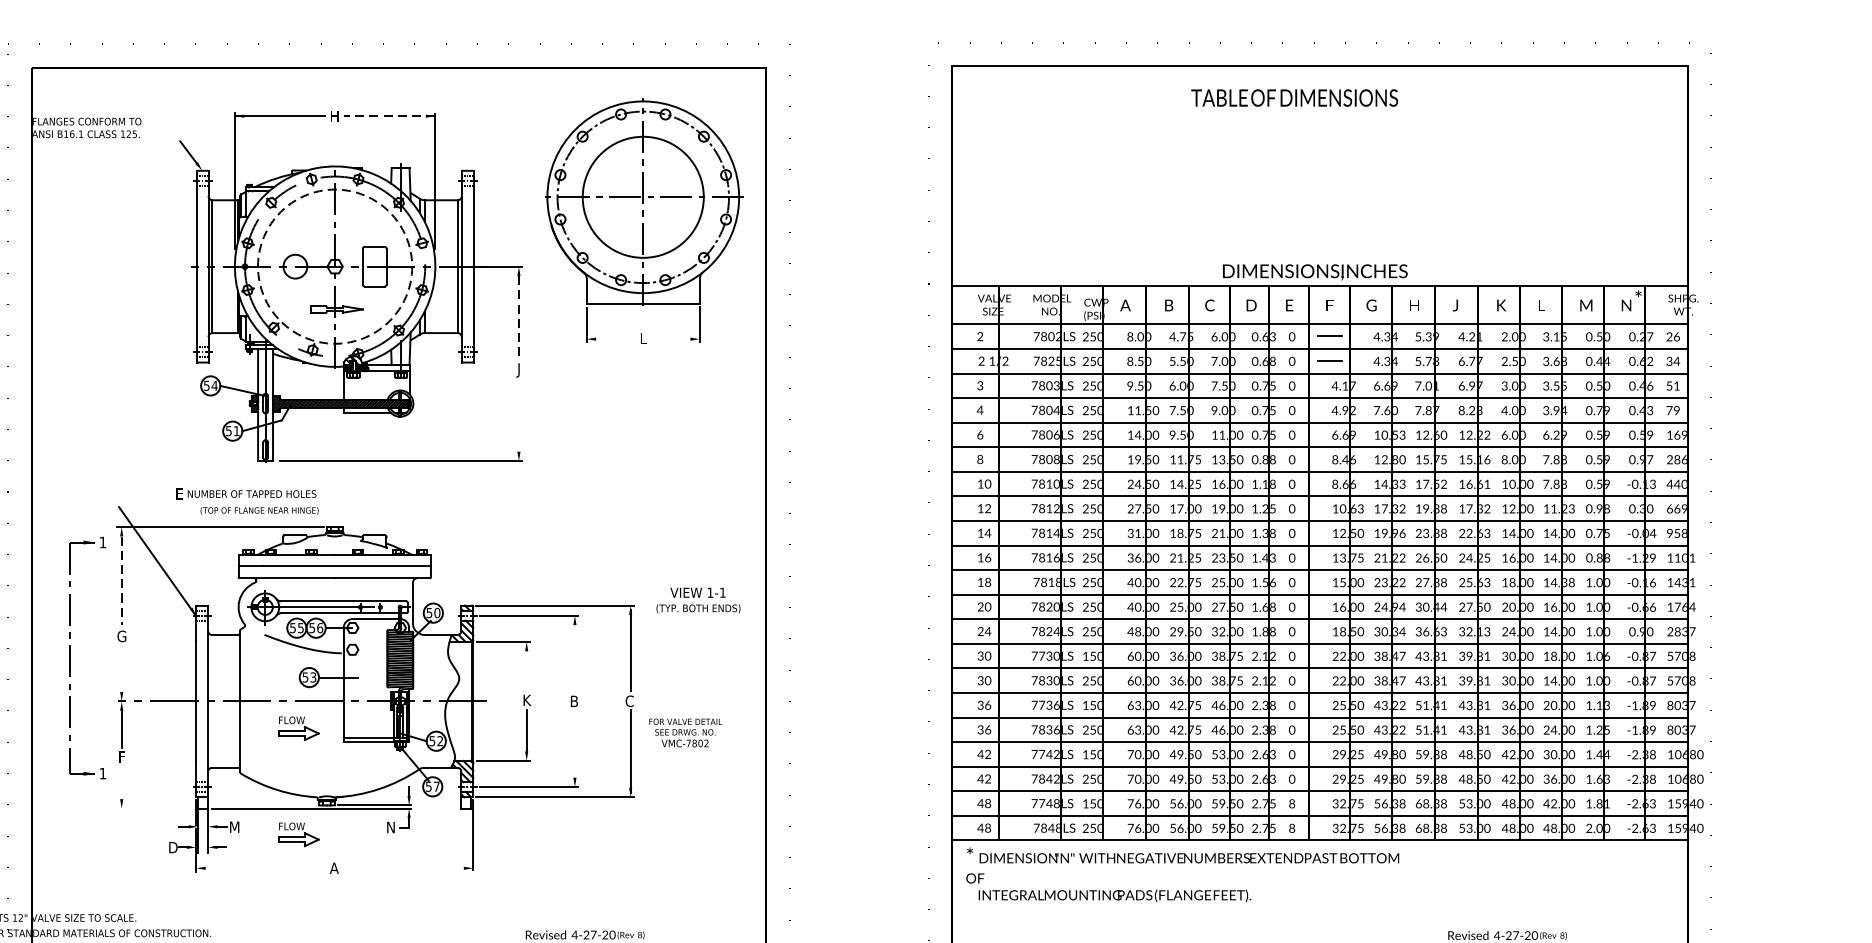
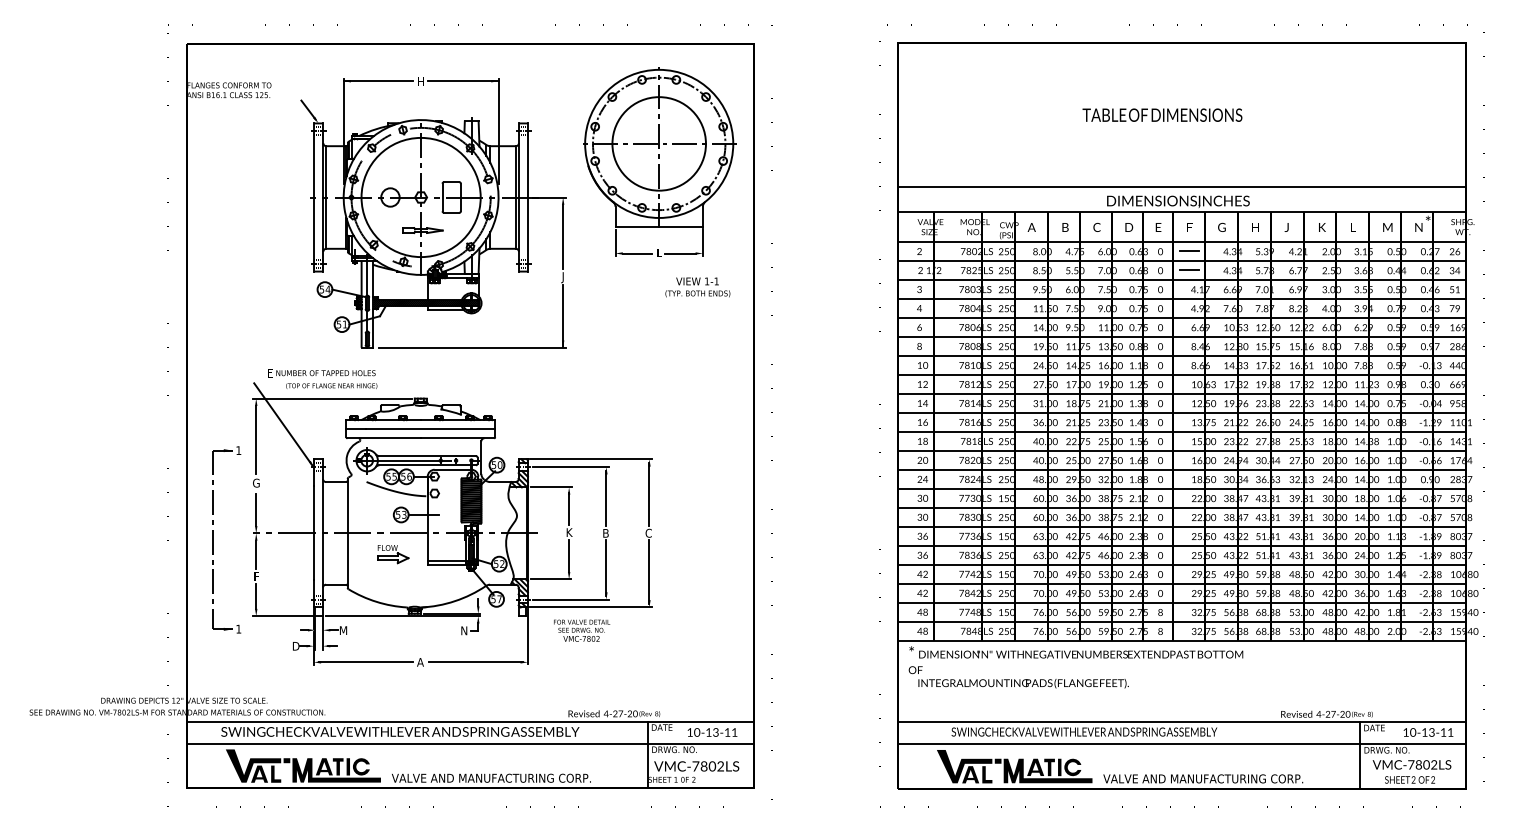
text: (1294, 97) -> (1162, 114), moved
line: (388, 116) -> (462, 81), dashed -> solid
line: (1319, 253) -> (1181, 187), added
circle: (334, 266) -> (420, 197), dashed -> solid
line: (519, 318) -> (563, 237), dashed -> solid
line: (615, 339) -> (637, 253), added
line: (670, 339) -> (680, 253), added
line: (519, 419) -> (563, 315), added
text: (247, 500) -> (322, 378), moved
line: (122, 581) -> (256, 440), dashed -> solid
text: (698, 600) -> (697, 287), moved
line: (575, 654) -> (606, 497), added
part: (70, 657) -> (213, 539), moved
line: (122, 670) -> (256, 509), added
line: (527, 670) -> (569, 509), added
text: (686, 732) -> (582, 630), moved
line: (575, 746) -> (606, 568), added
line: (122, 783) -> (256, 596), added
line: (155, 808) -> (282, 616), added
part: (299, 834) -> (393, 636), removed
line: (263, 868) -> (365, 662), added
line: (405, 868) -> (475, 662), added

